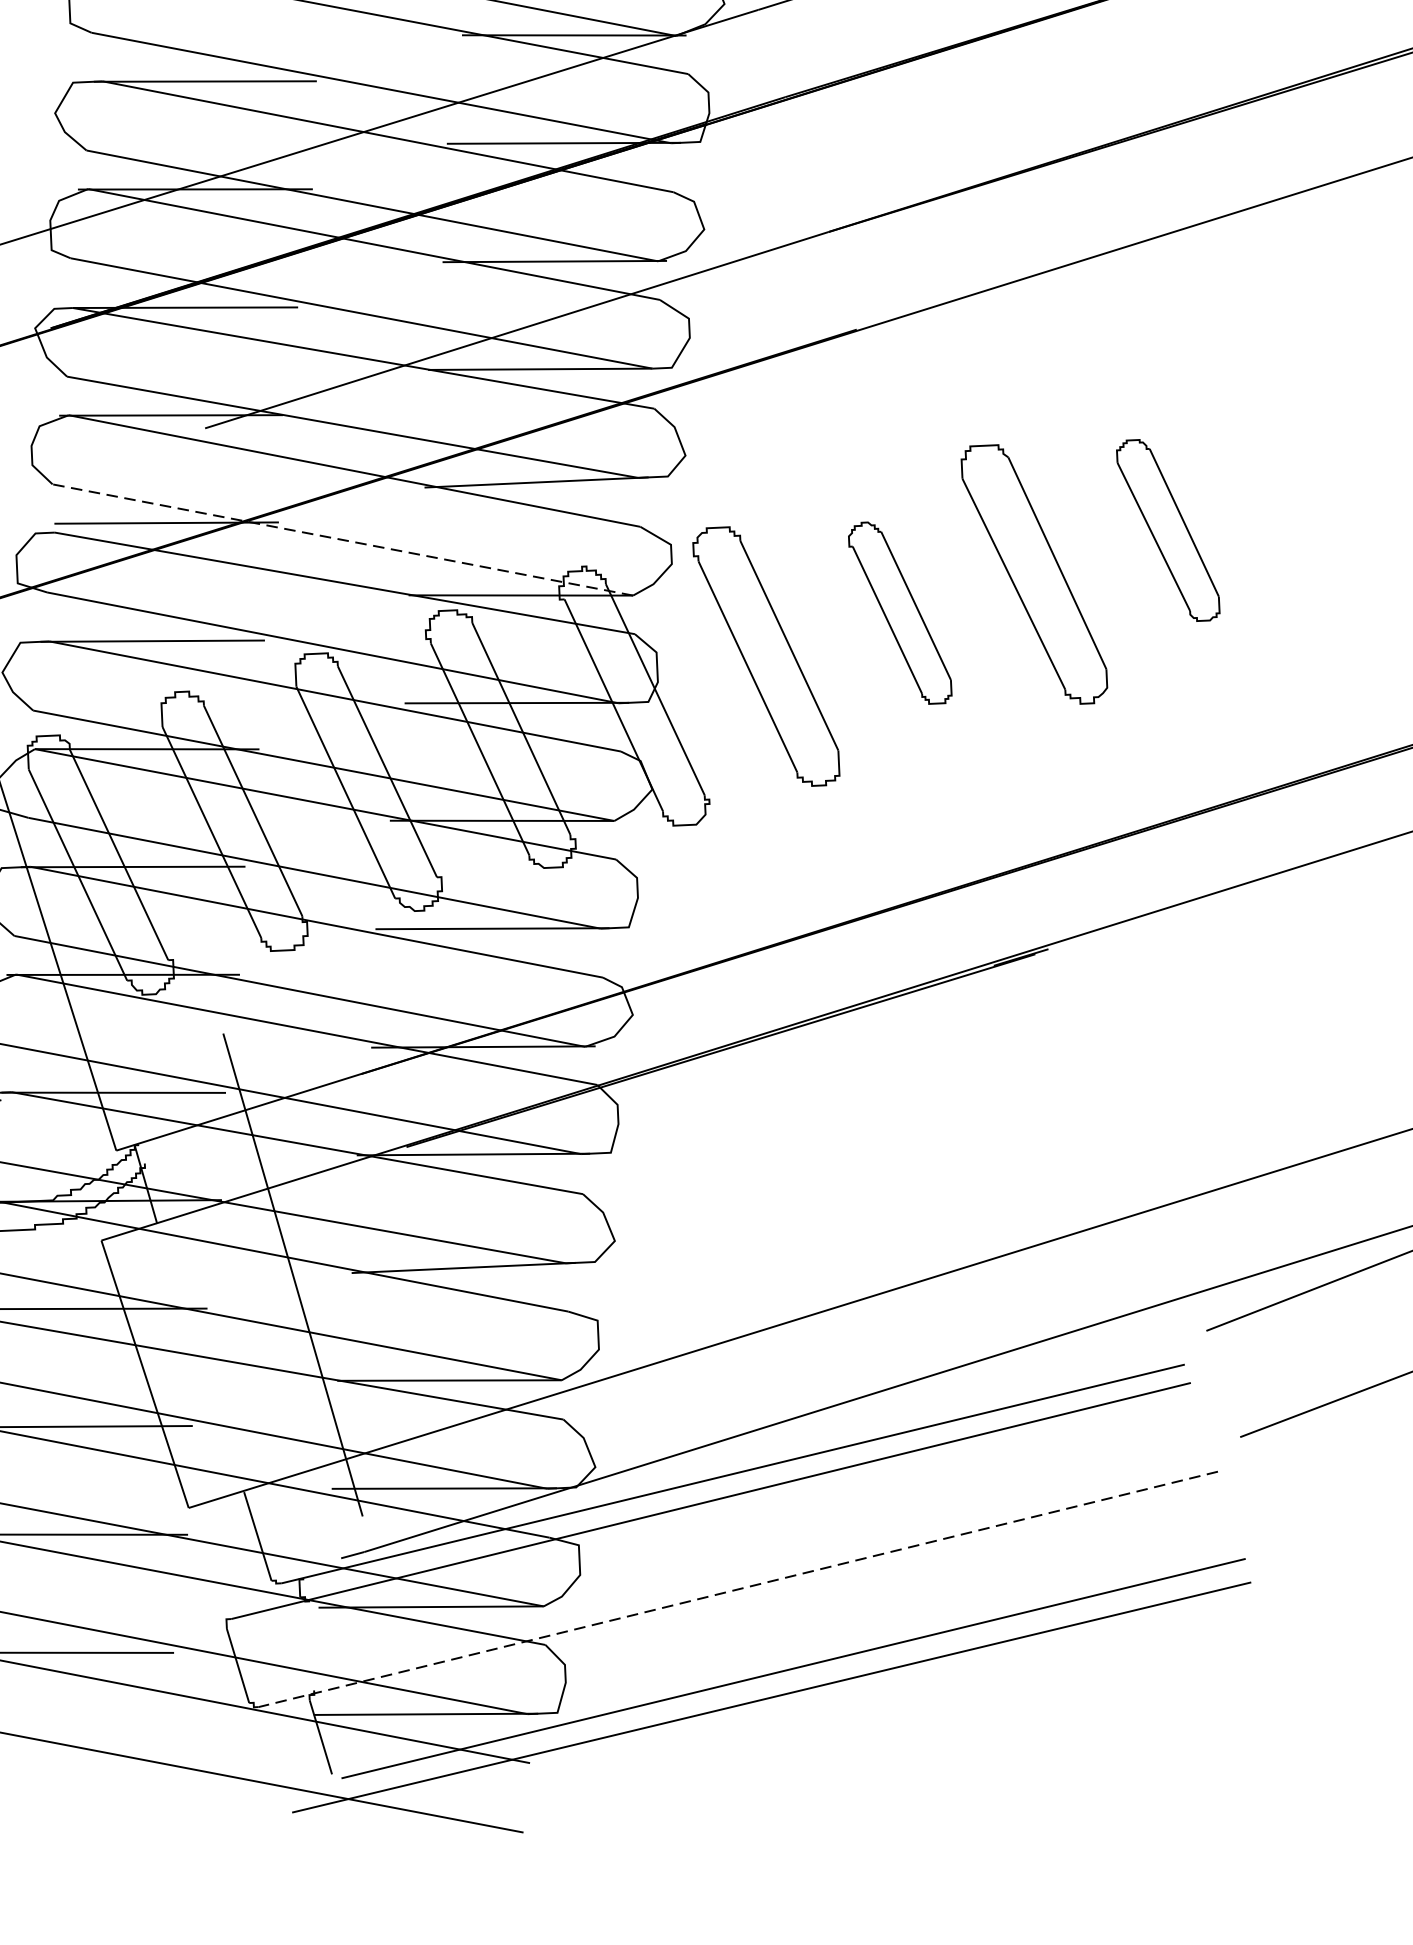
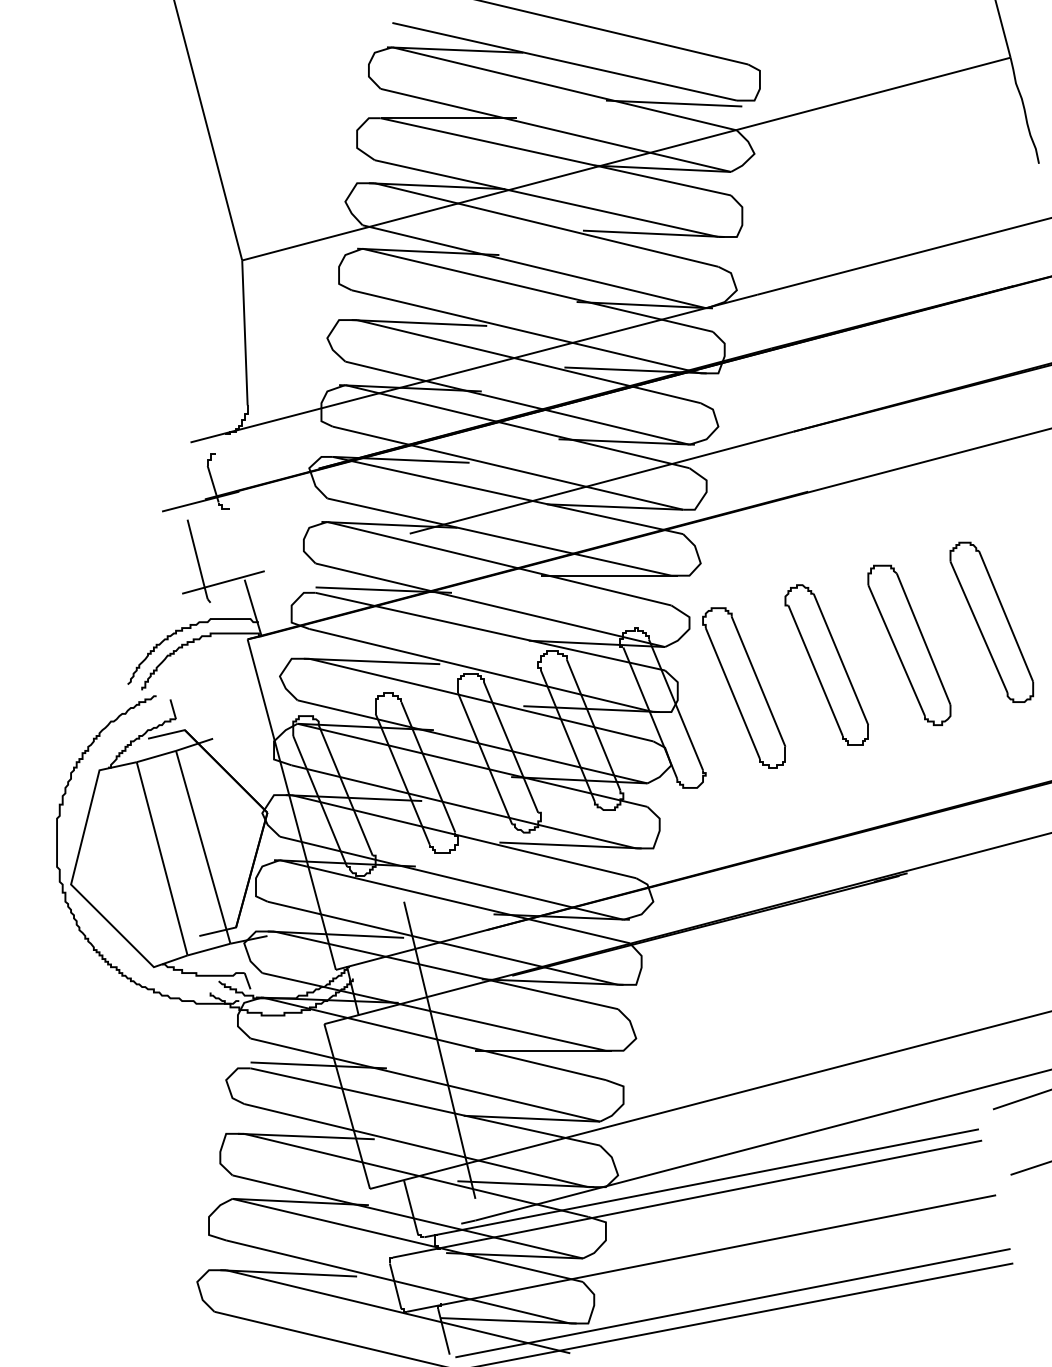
part: (1167, 529) -> (991, 621), size x1.43
line: (343, 540) -> (490, 605), dashed -> solid
part: (899, 612) -> (826, 664), size x1.43
line: (738, 1589) -> (701, 1253), dashed -> solid

